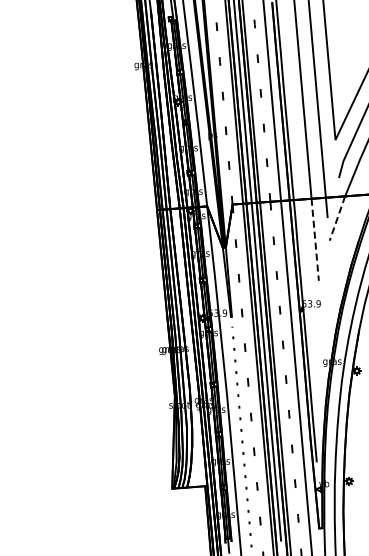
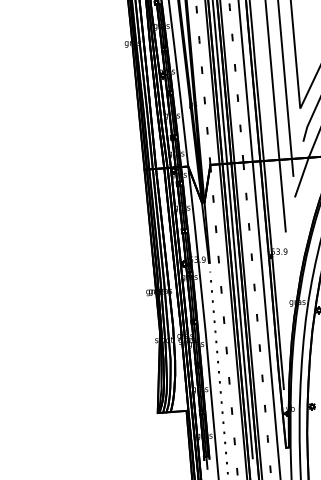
line: (337, 219) -> (302, 177), dashed -> solid
line: (315, 240) -> (282, 196), dashed -> solid

